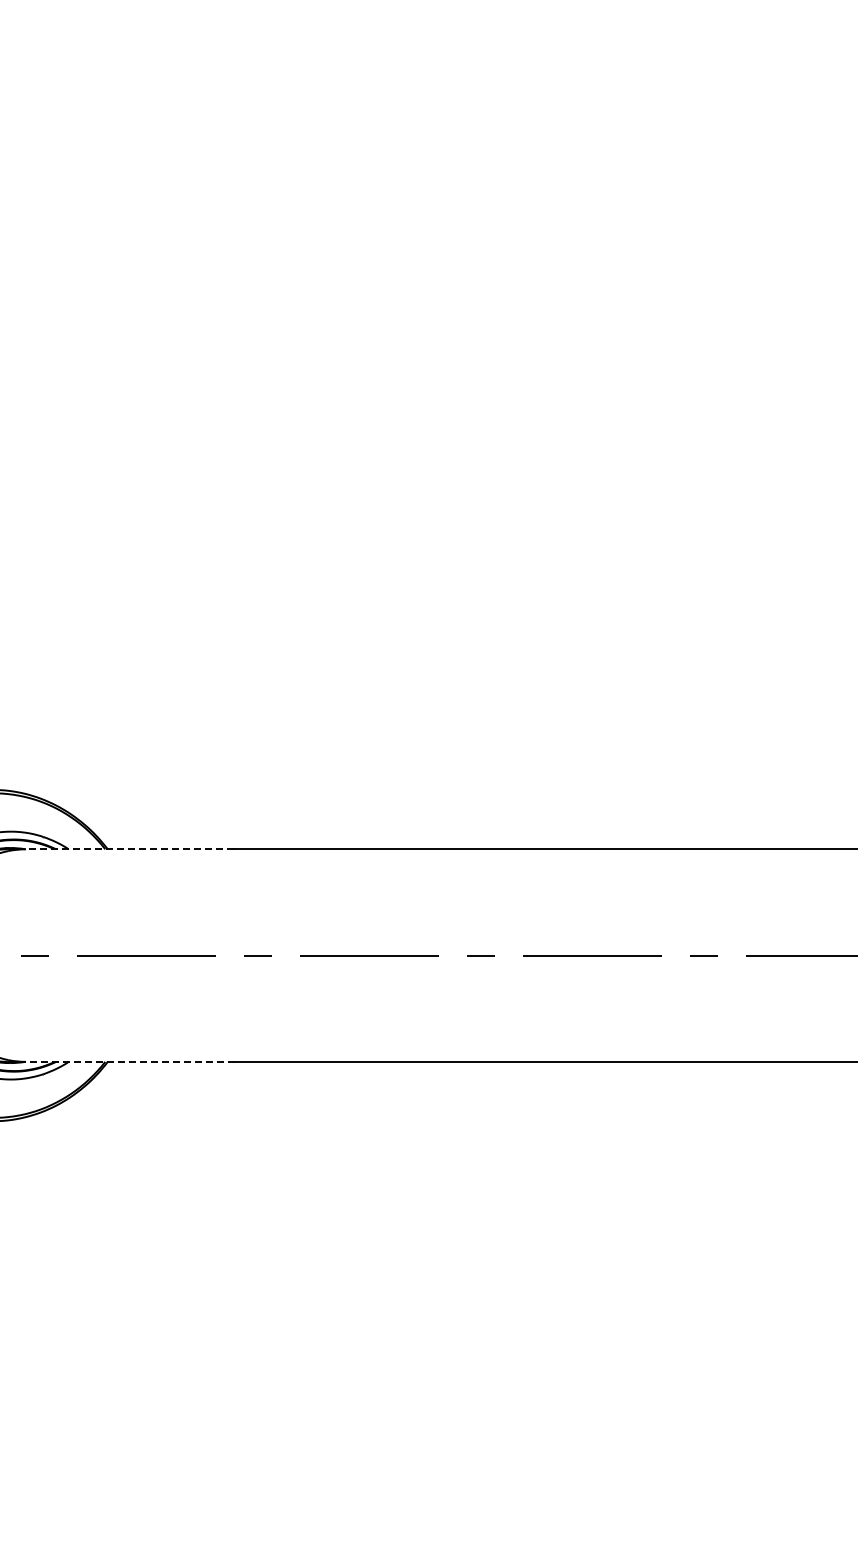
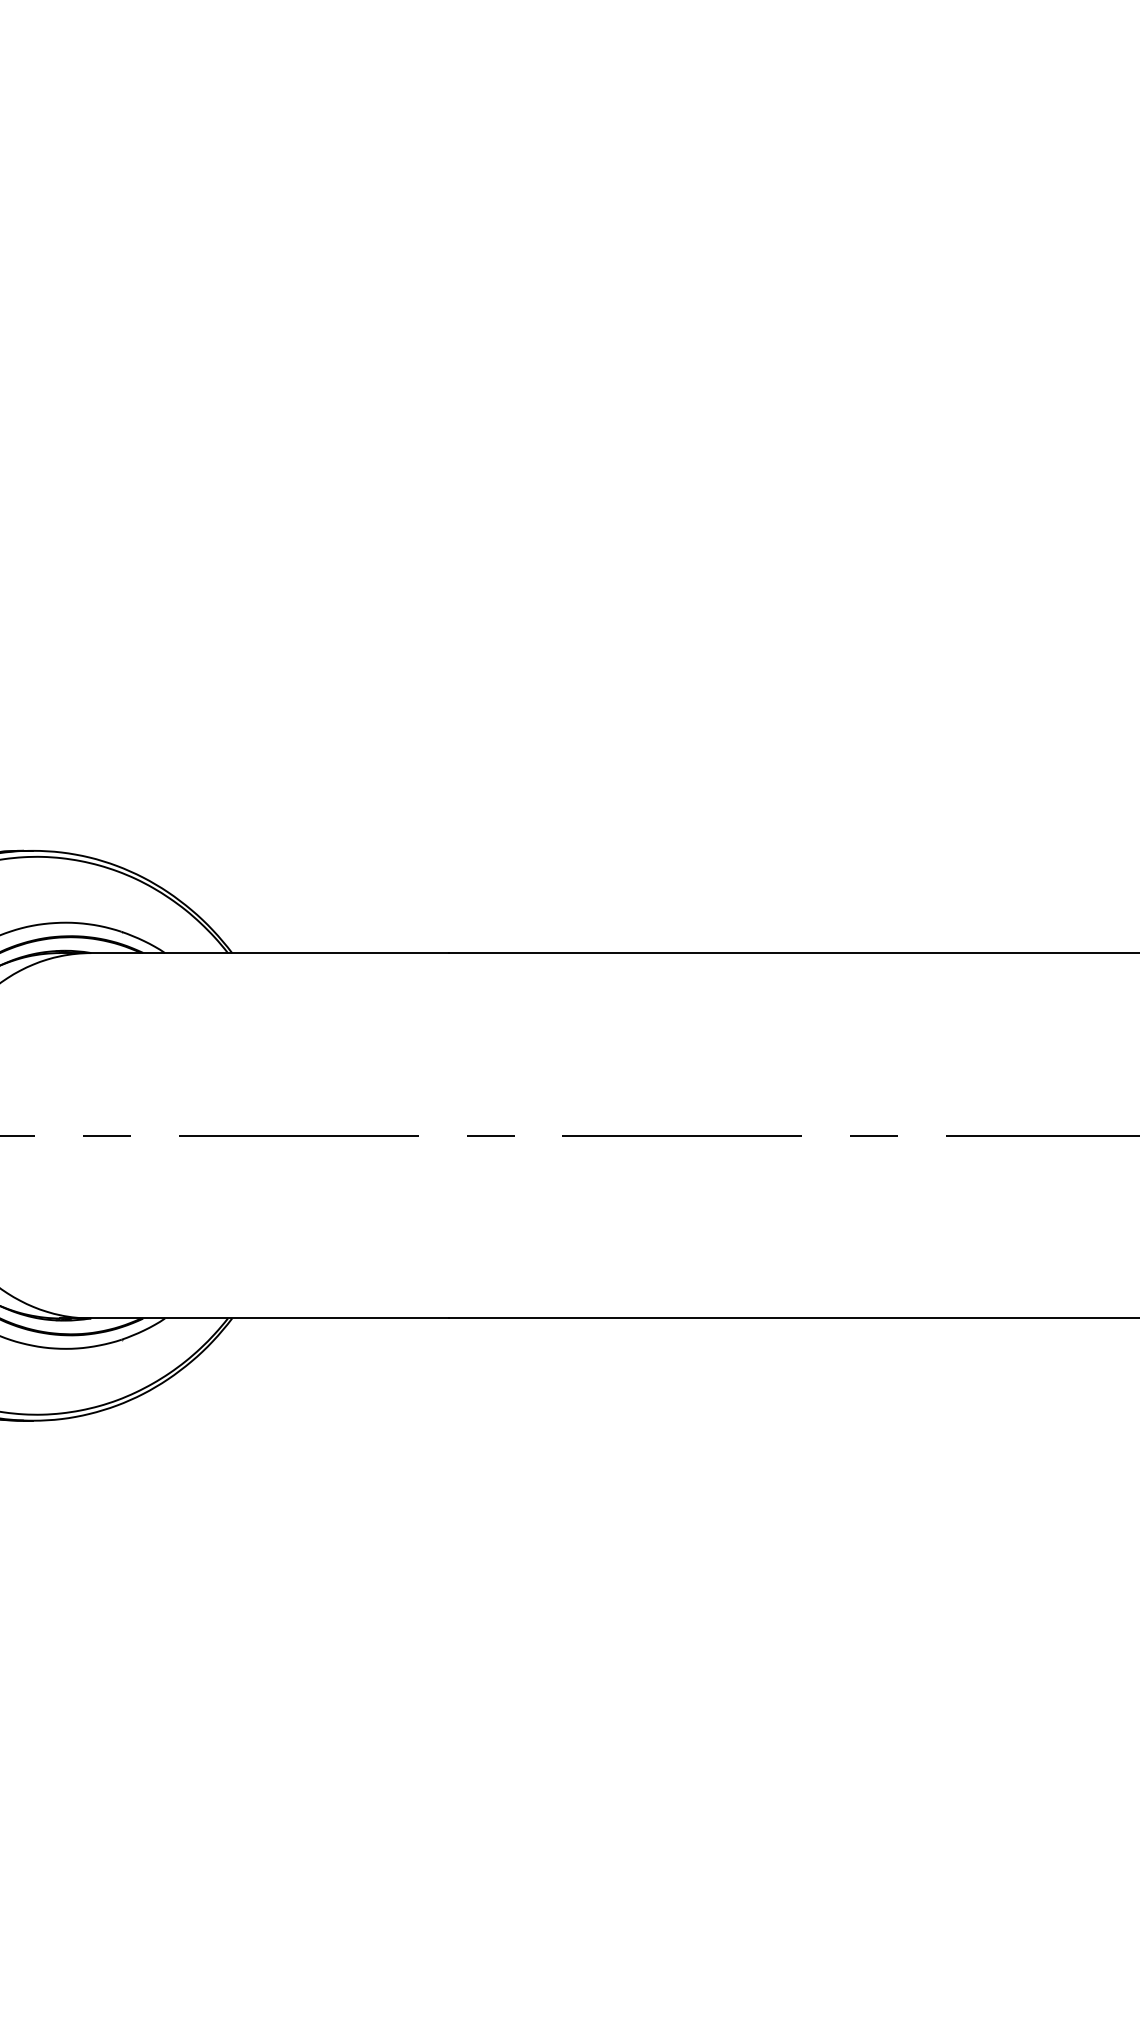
line: (120, 849) -> (254, 953), dashed -> solid
line: (121, 1061) -> (255, 1317), dashed -> solid

